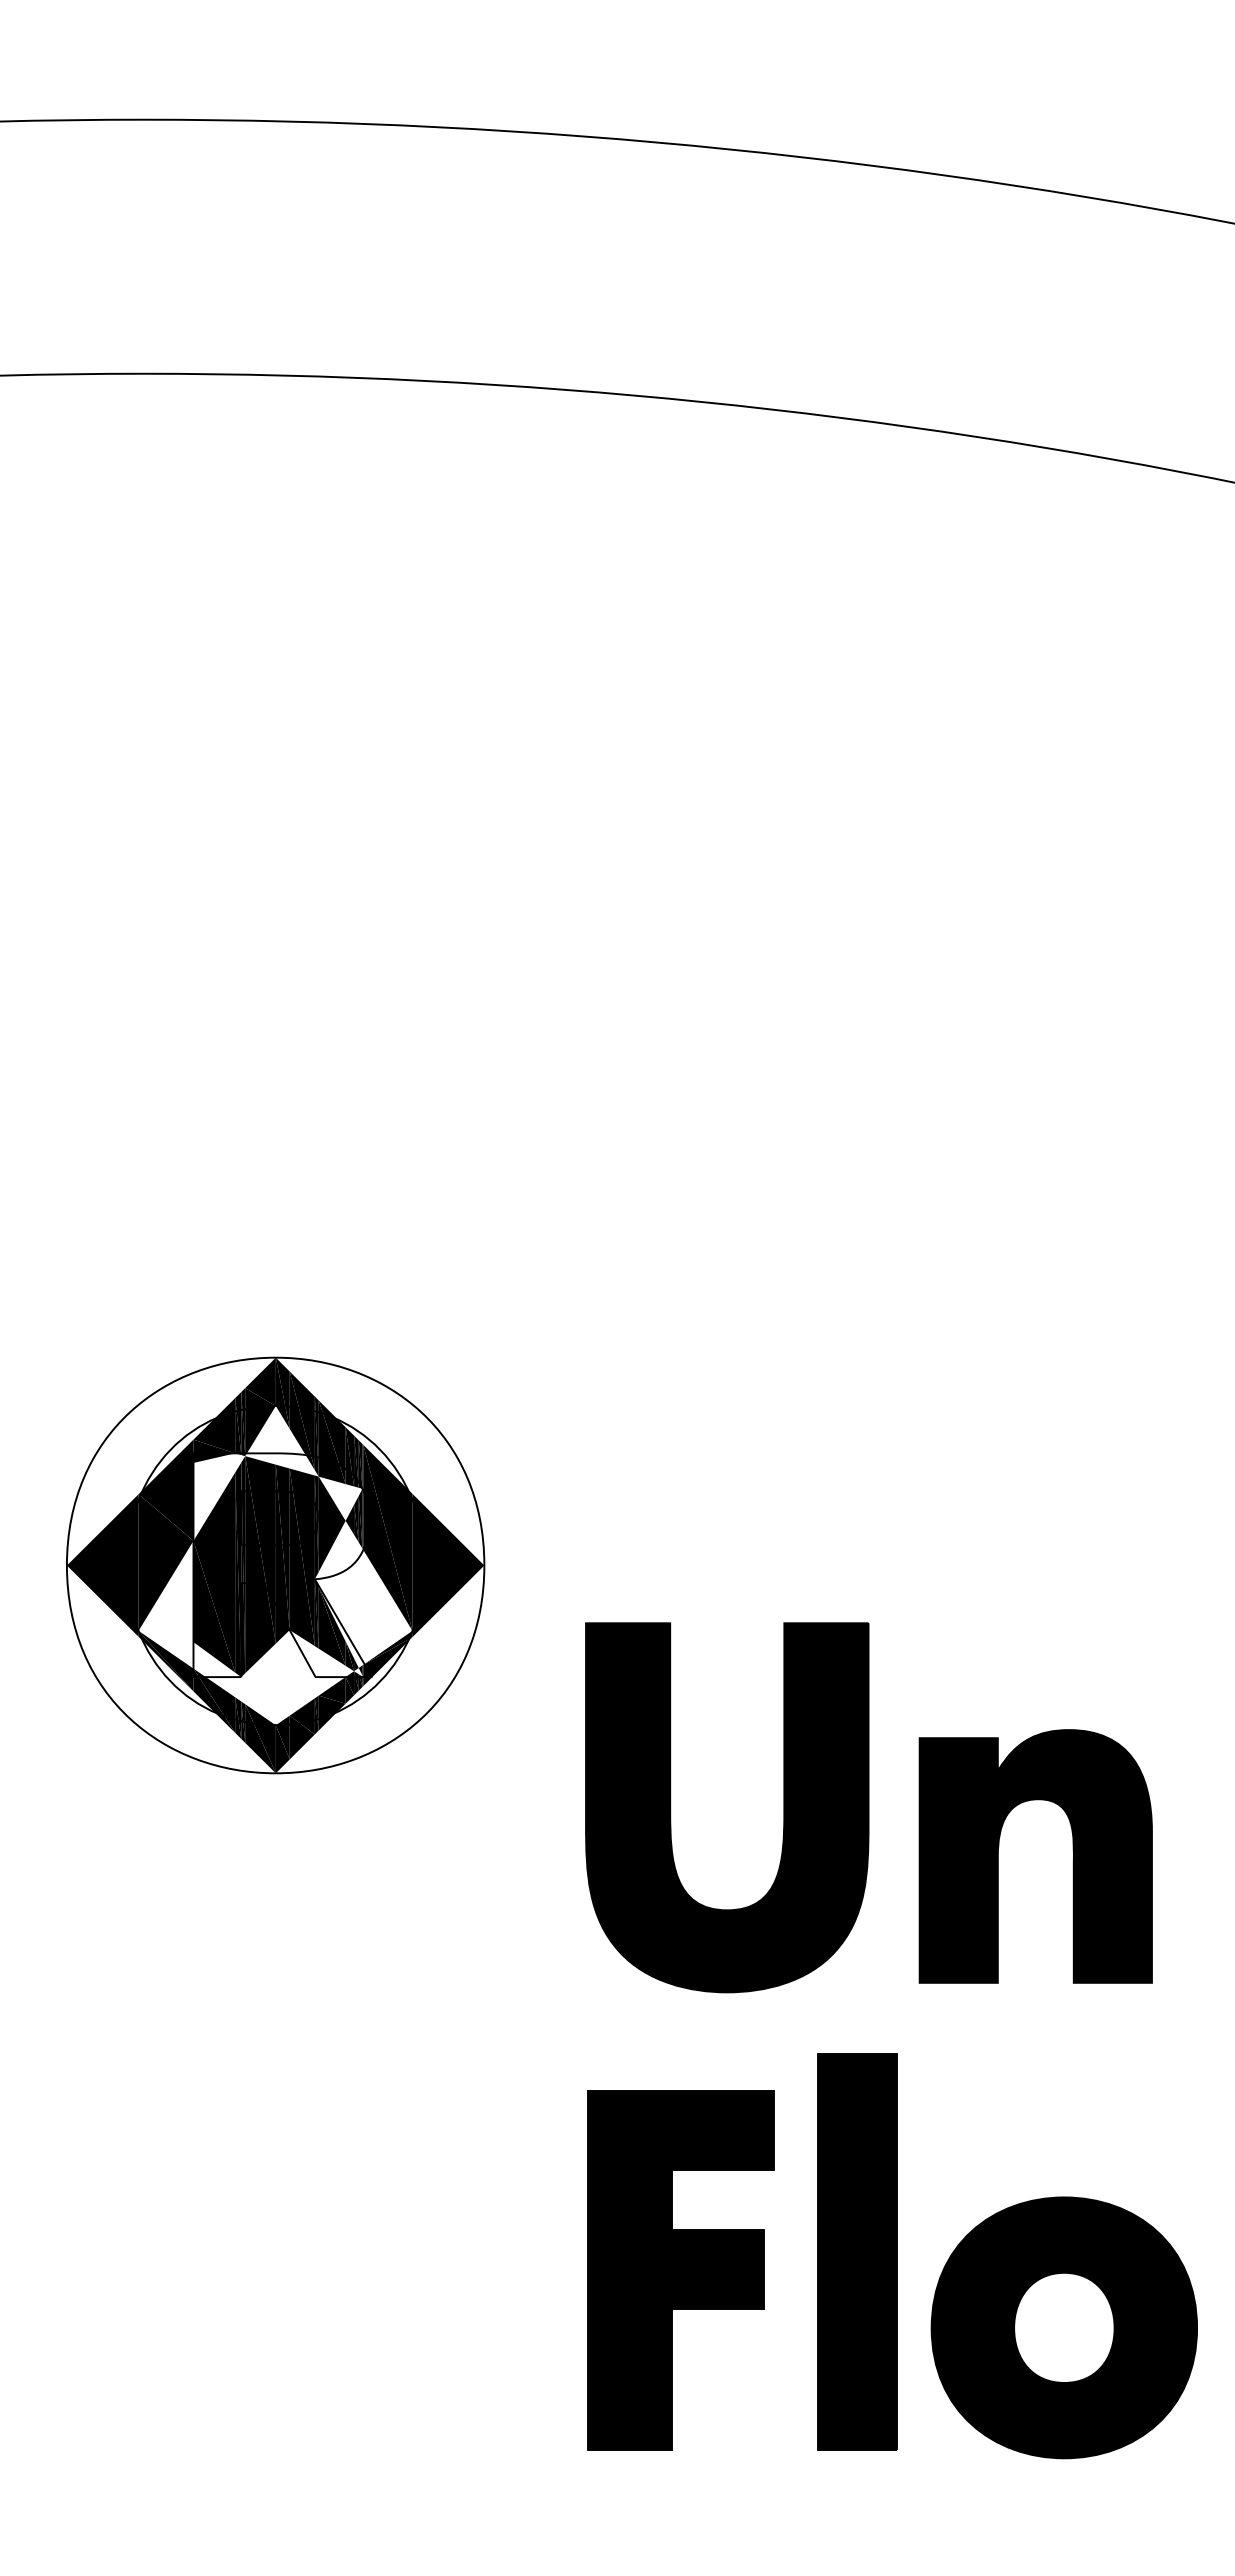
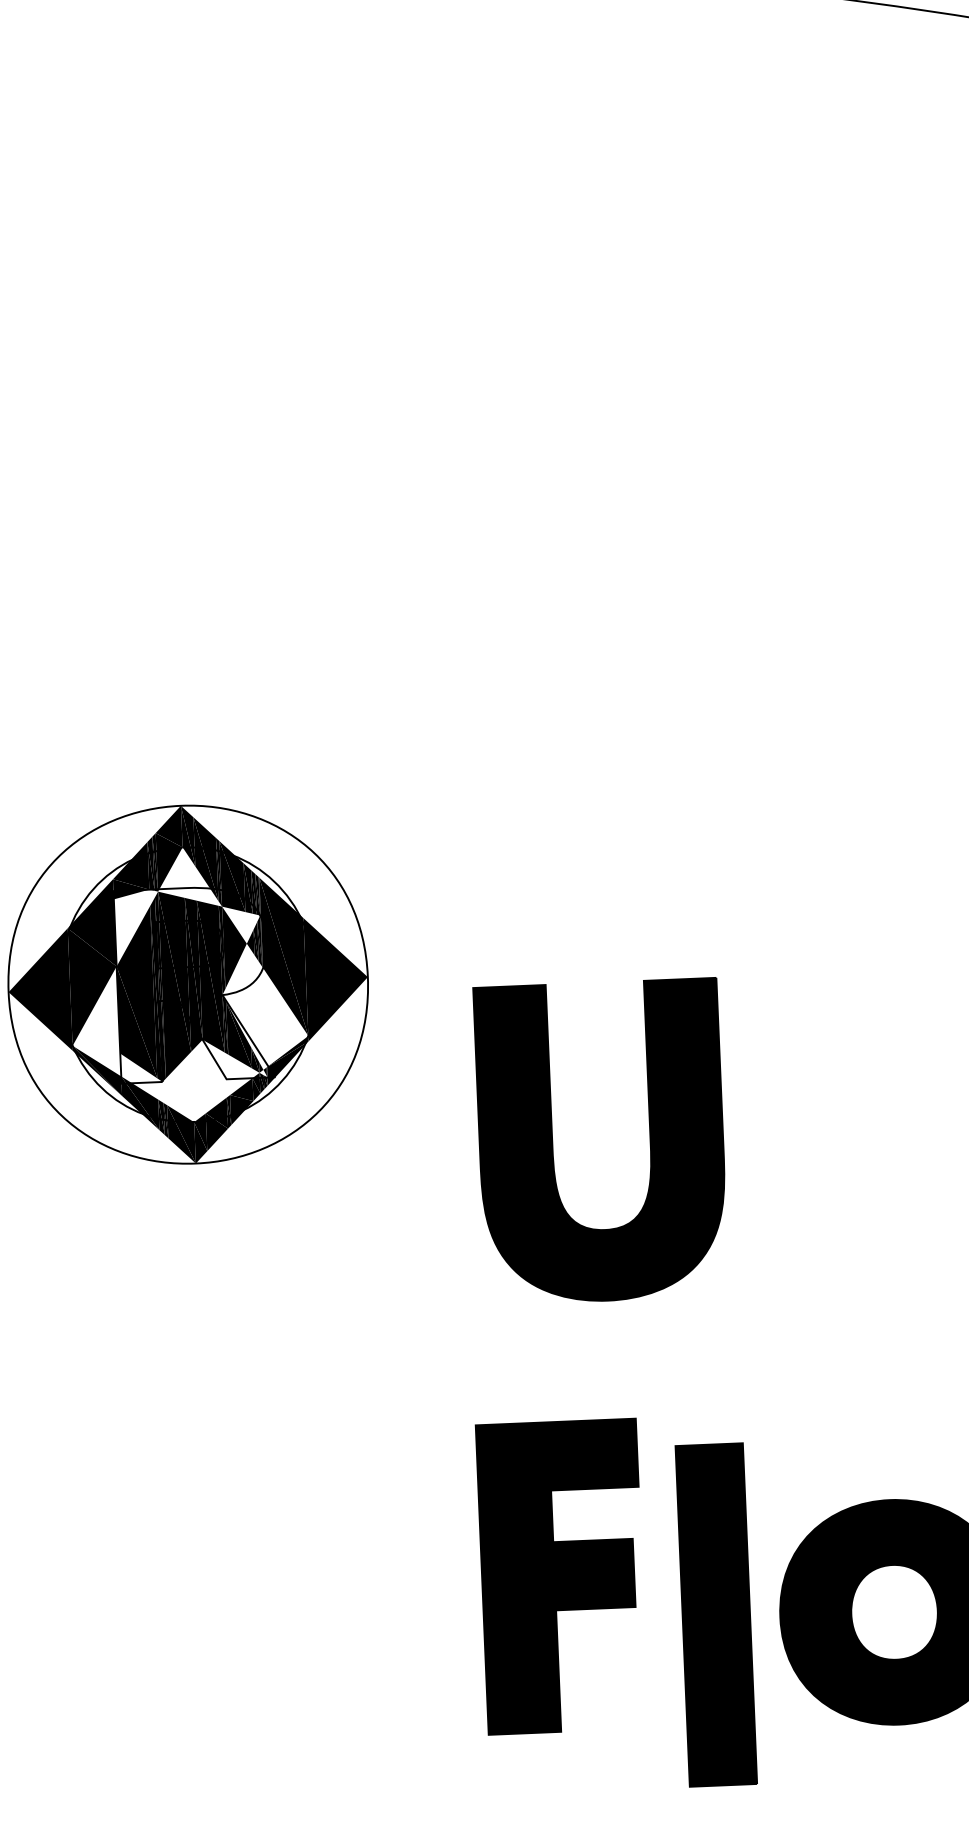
part: (671, 1807) -> (553, 1143), moved
part: (998, 1856) -> (820, 1209), removed
part: (857, 2251) -> (716, 1614), moved

